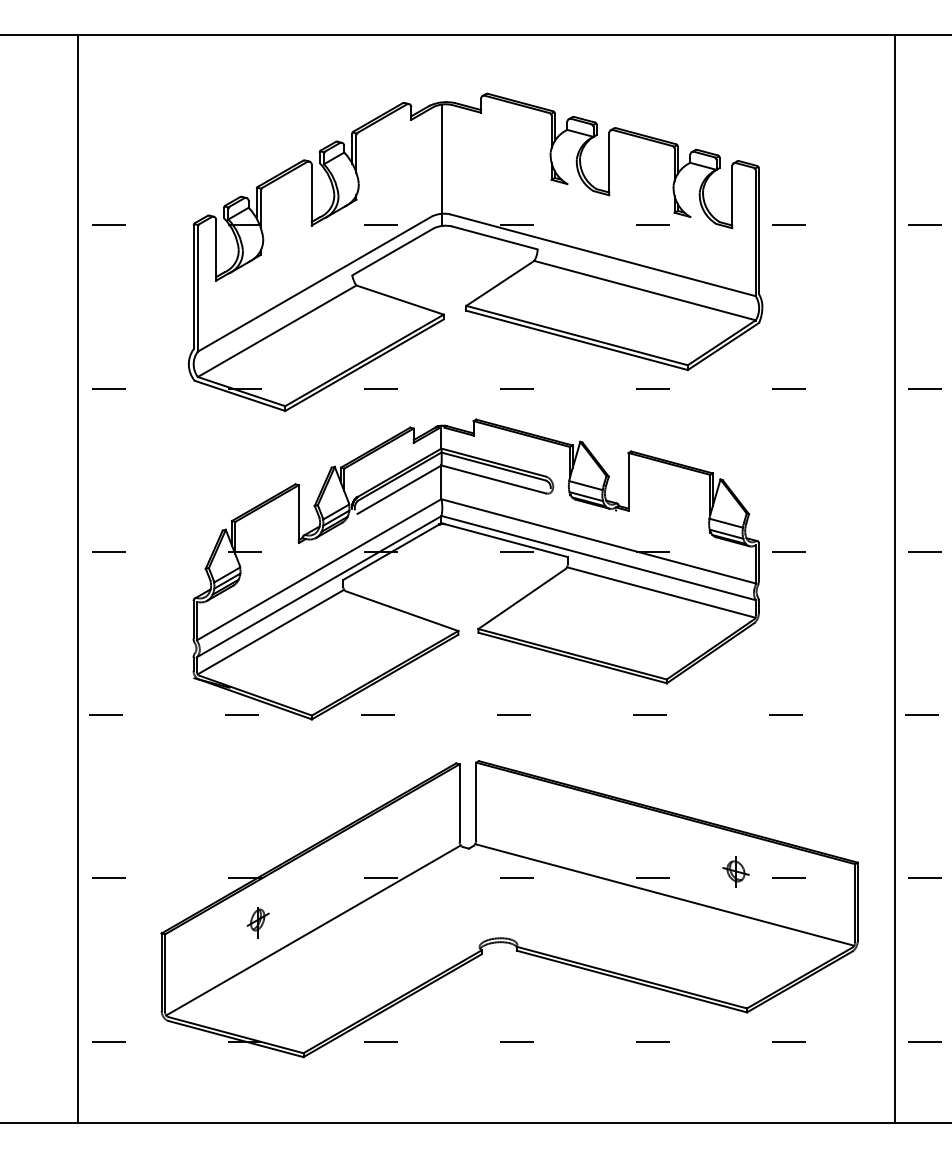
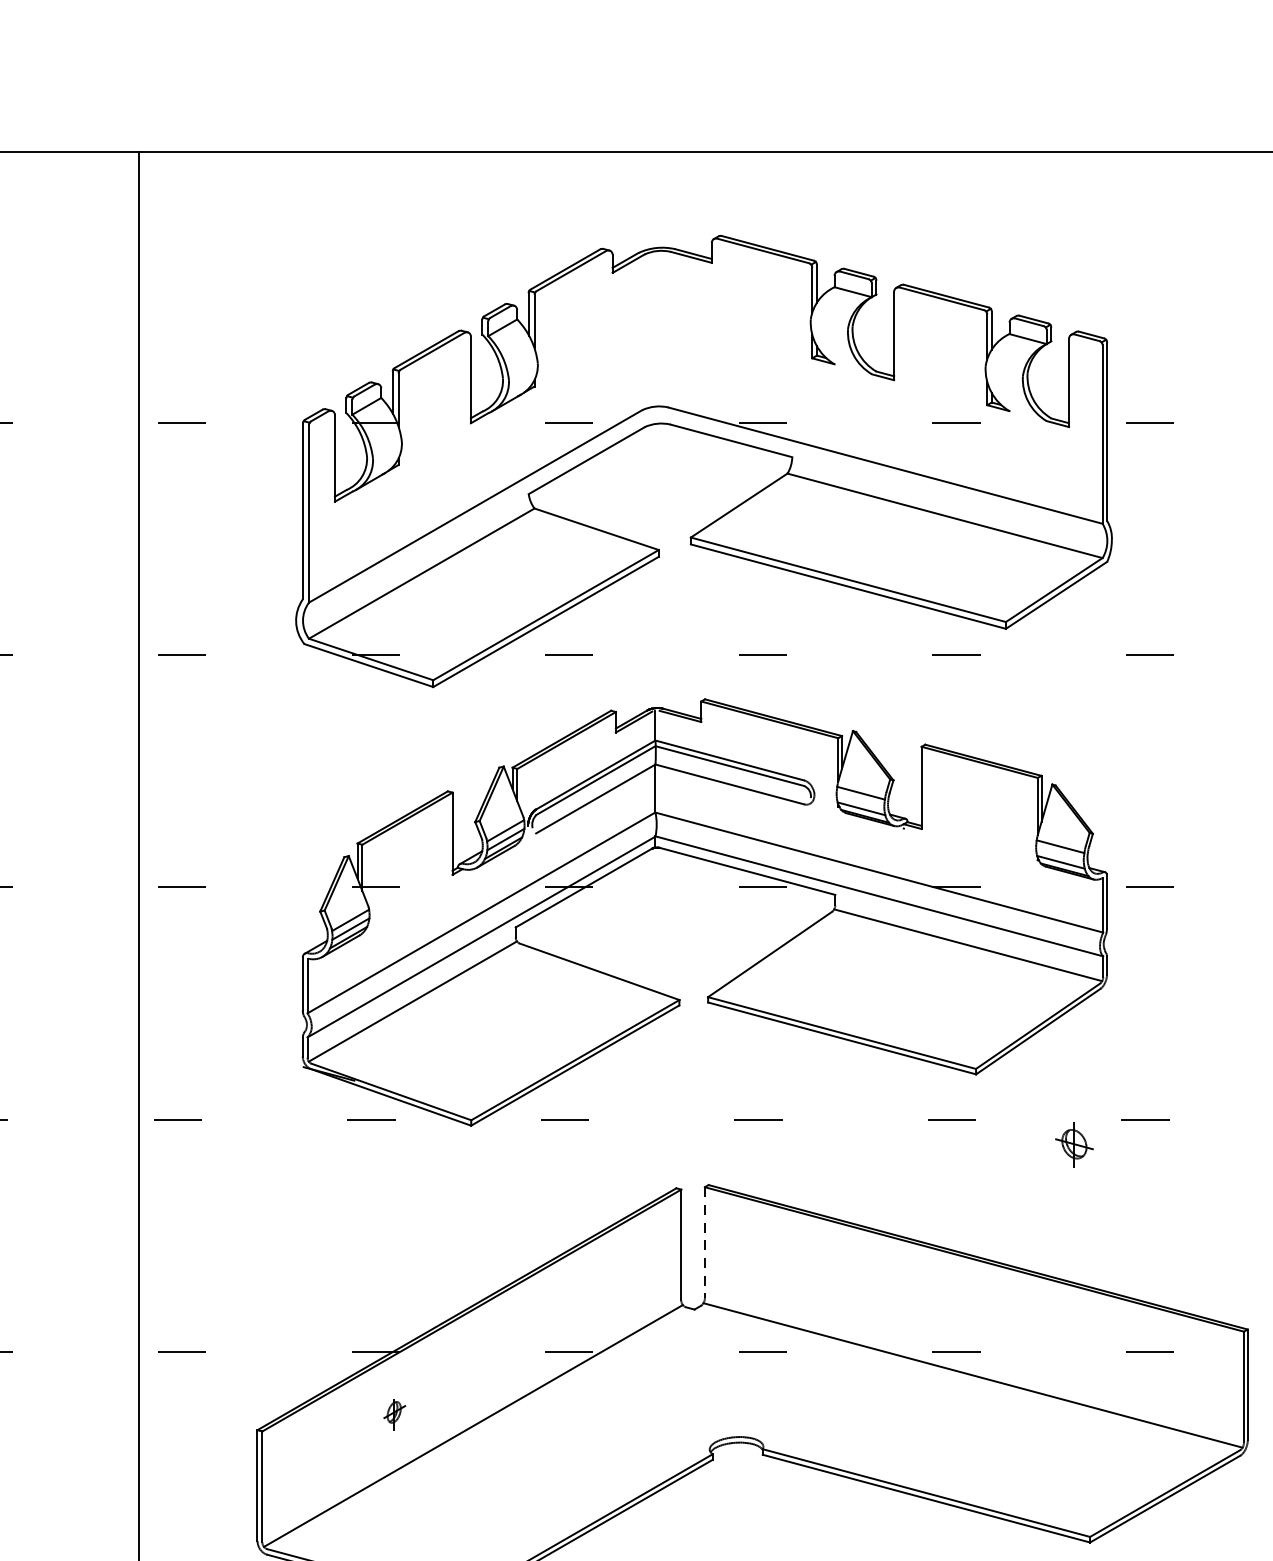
line: (441, 164) -> (655, 336), removed
line: (476, 801) -> (705, 1242), solid -> dashed
part: (735, 871) -> (1073, 1144), moved
part: (257, 922) -> (393, 1414), size x0.7

